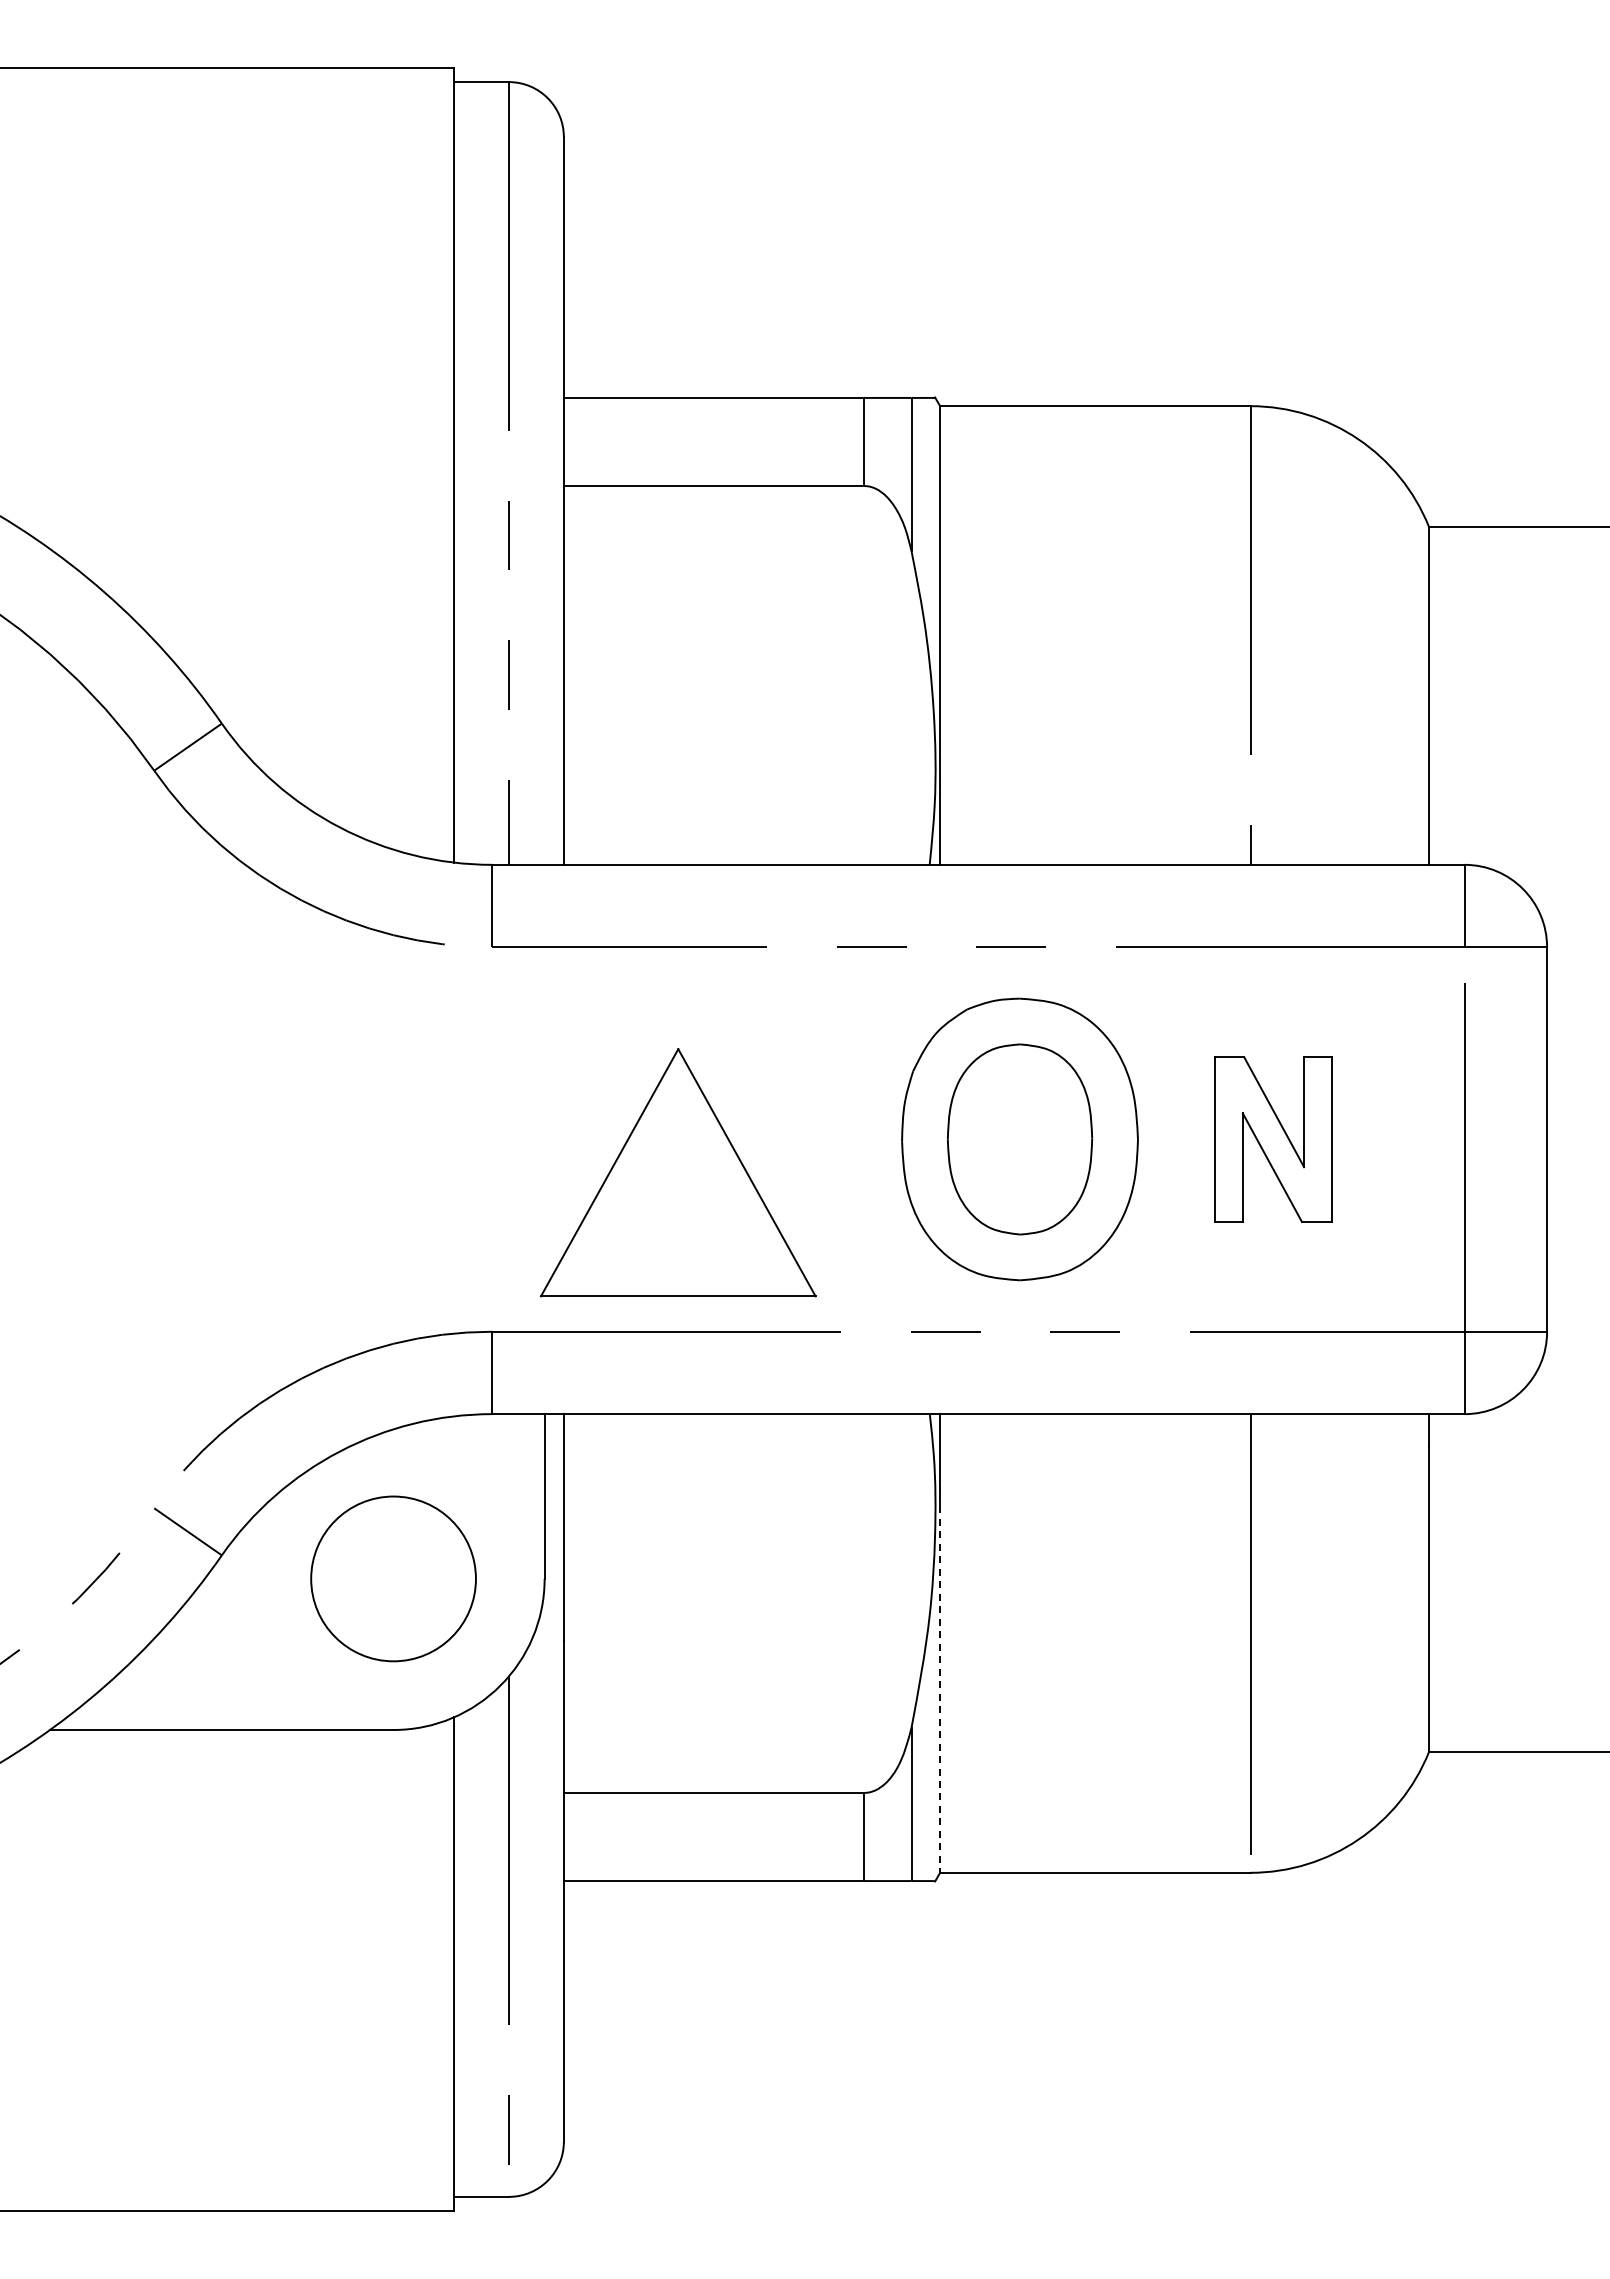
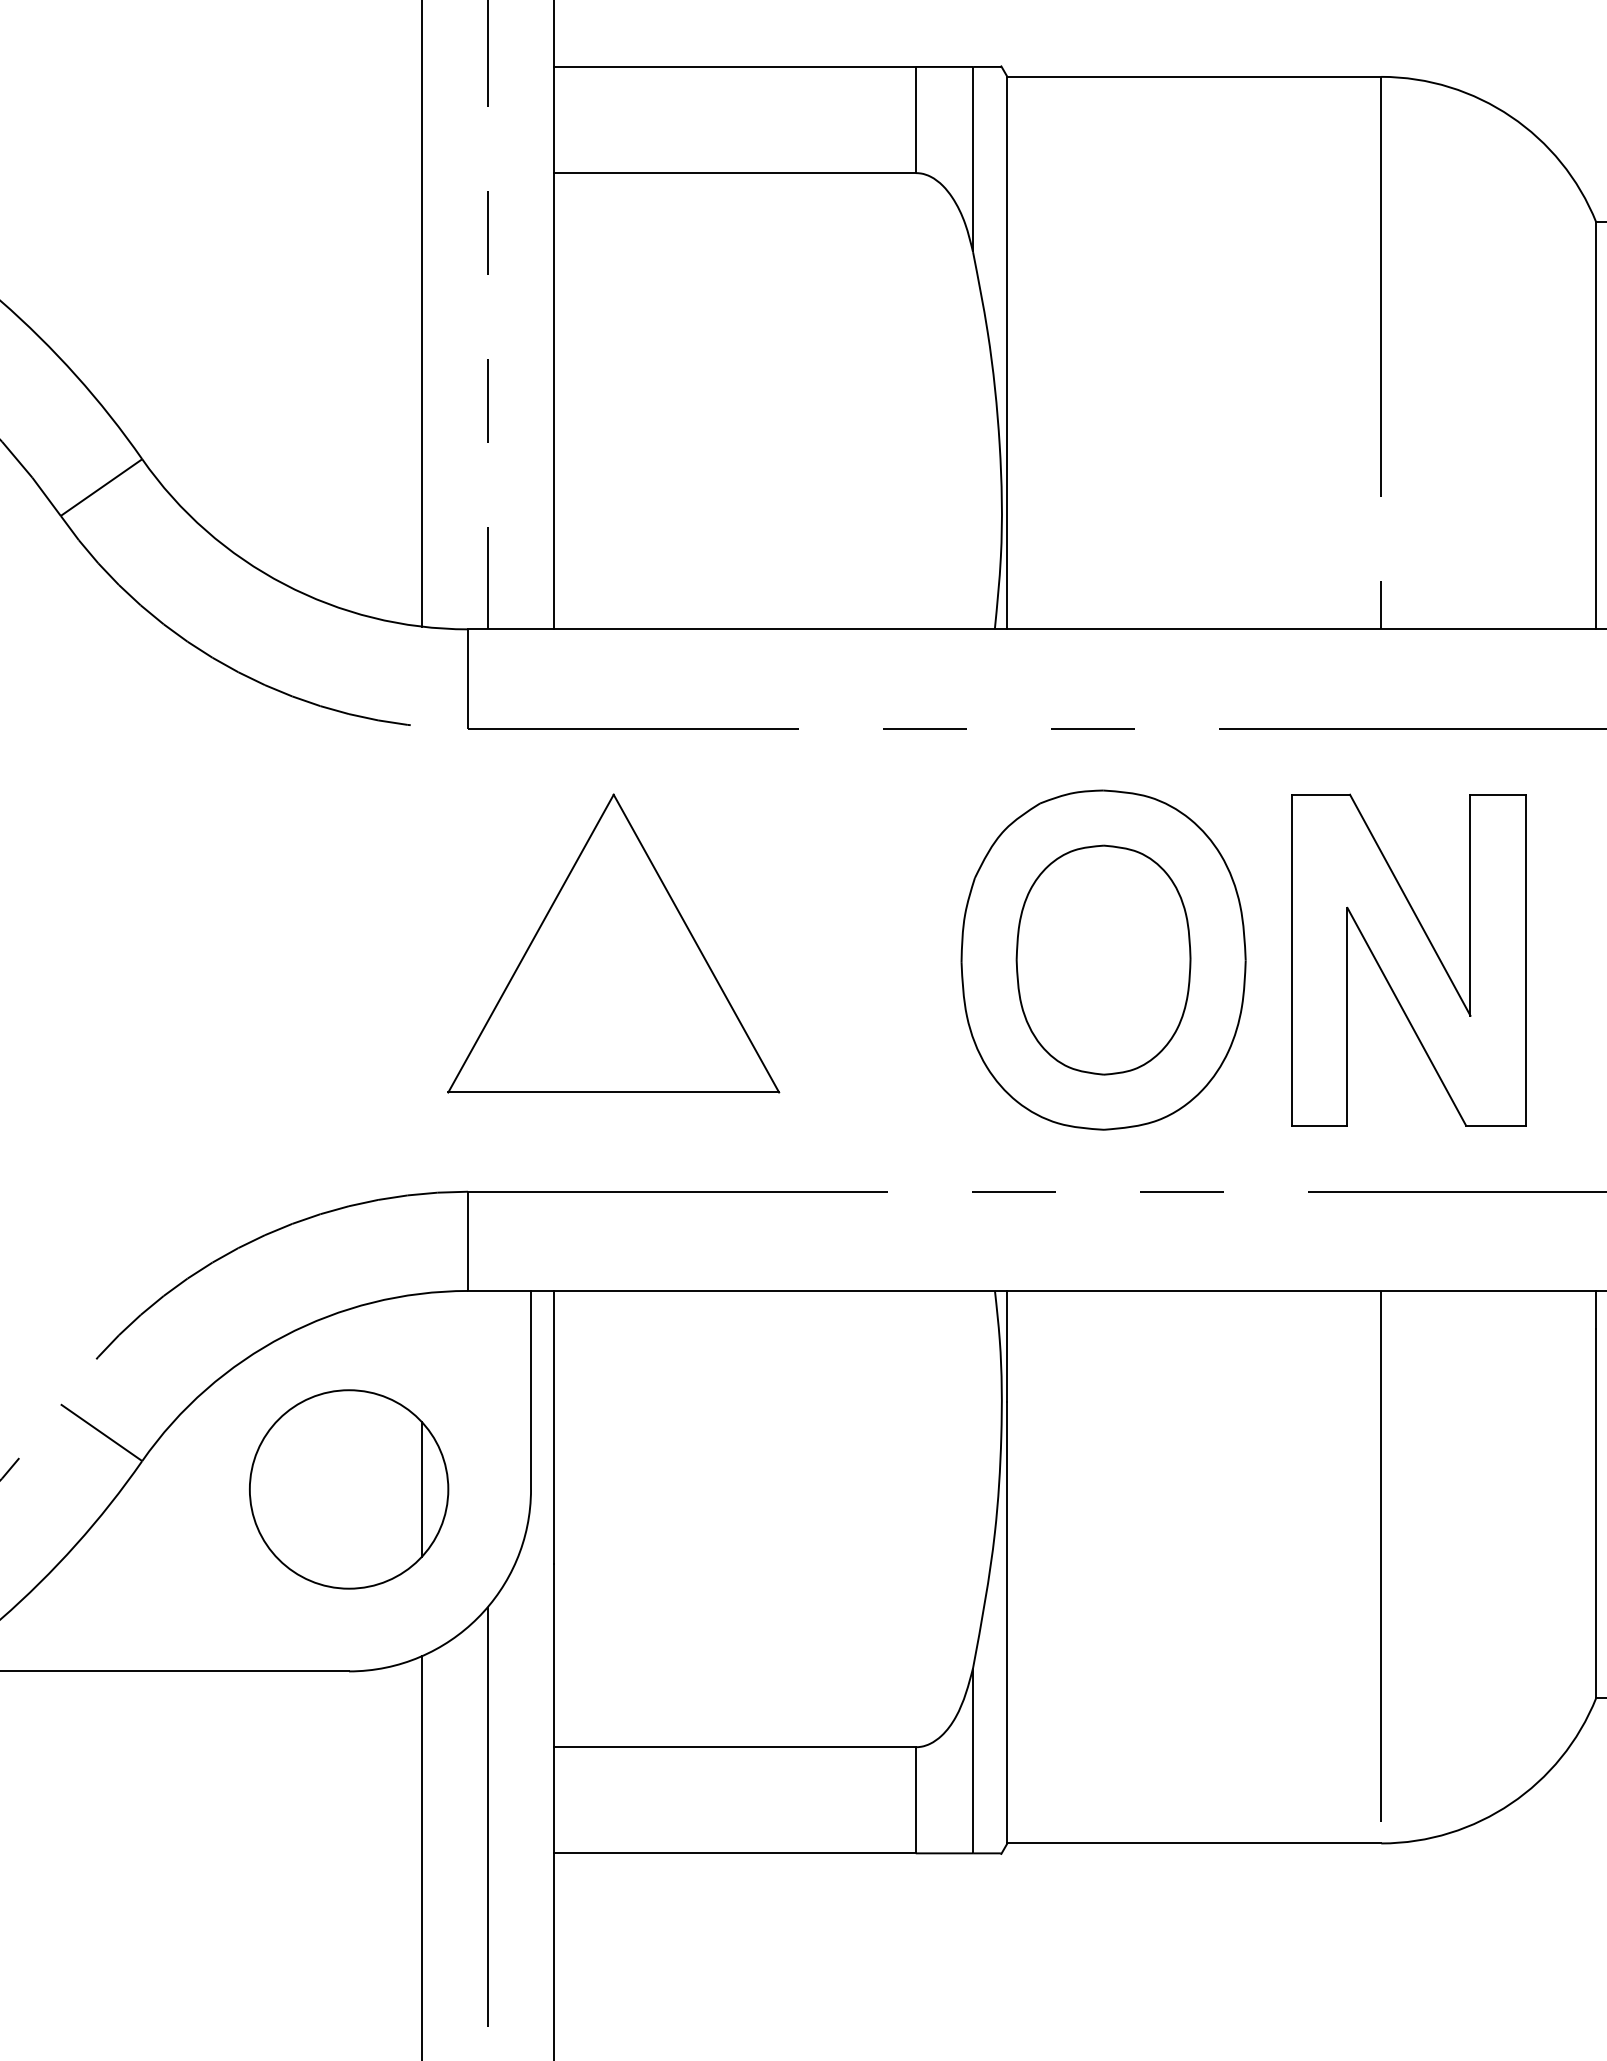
part: (1273, 1139) -> (1408, 960), size x1.67
part: (677, 1172) -> (612, 943), moved
line: (454, 1578) -> (422, 1488), added
line: (940, 1689) -> (1007, 1622), dashed -> solid

